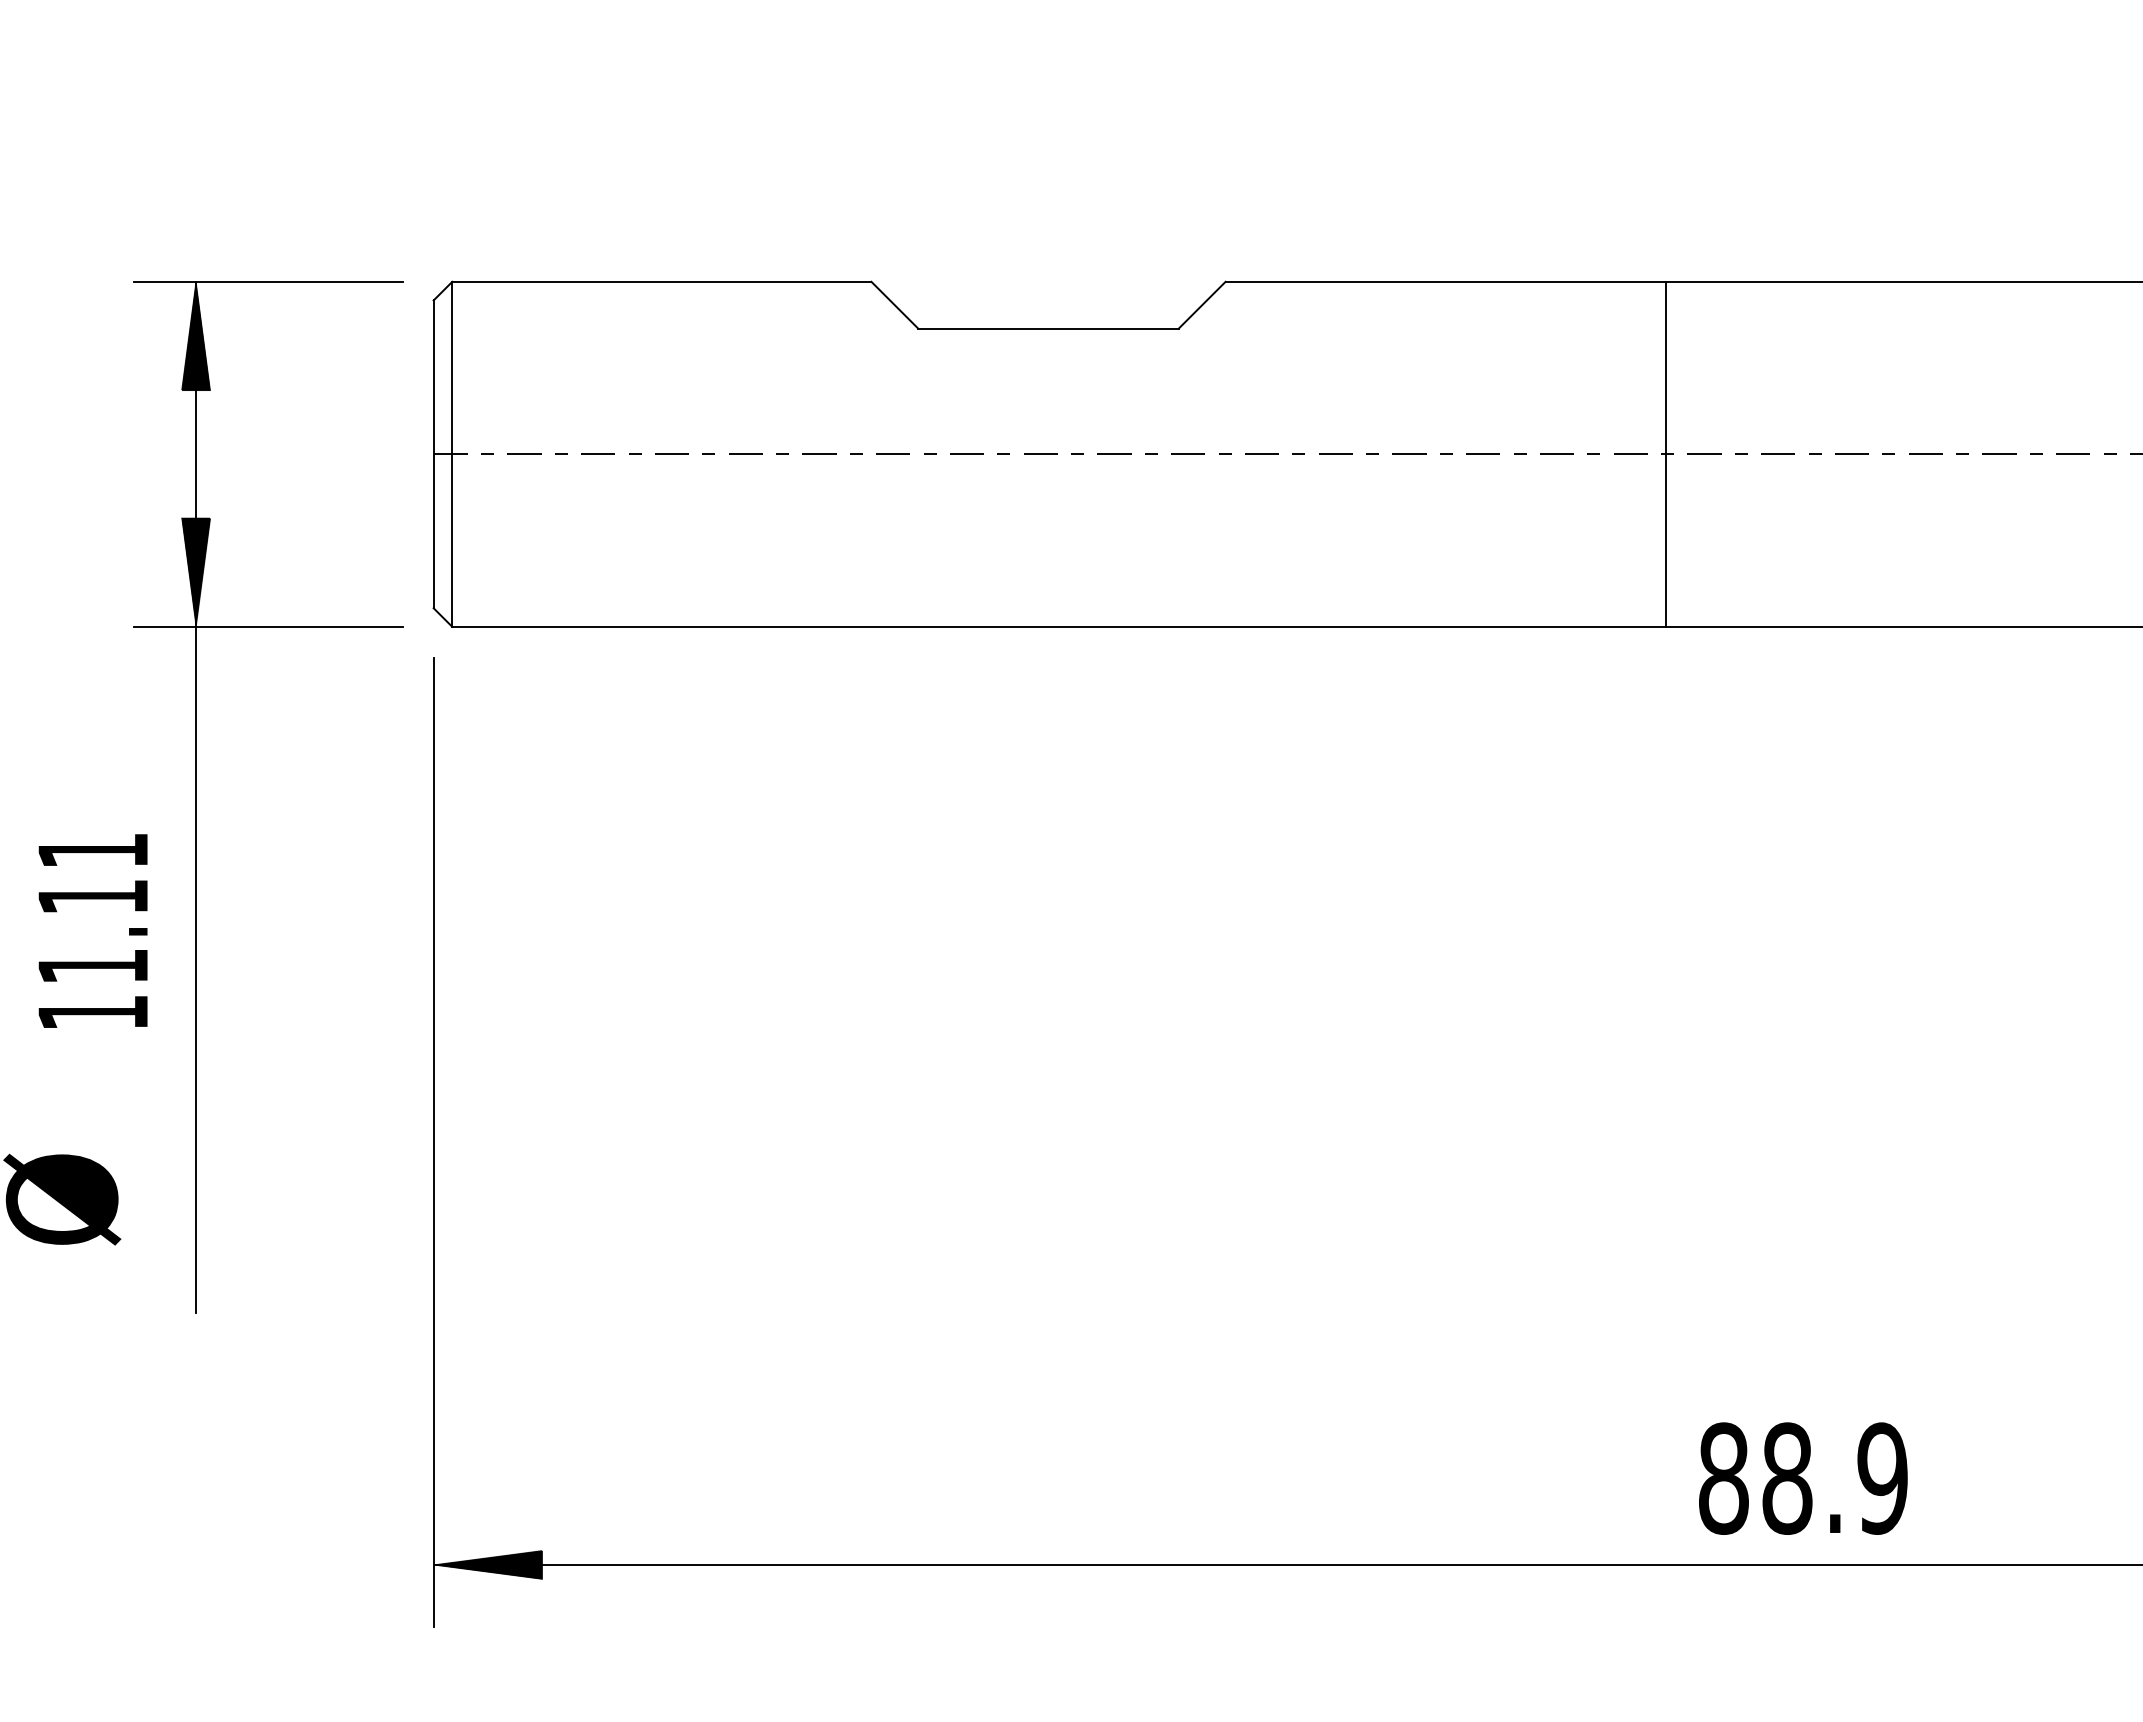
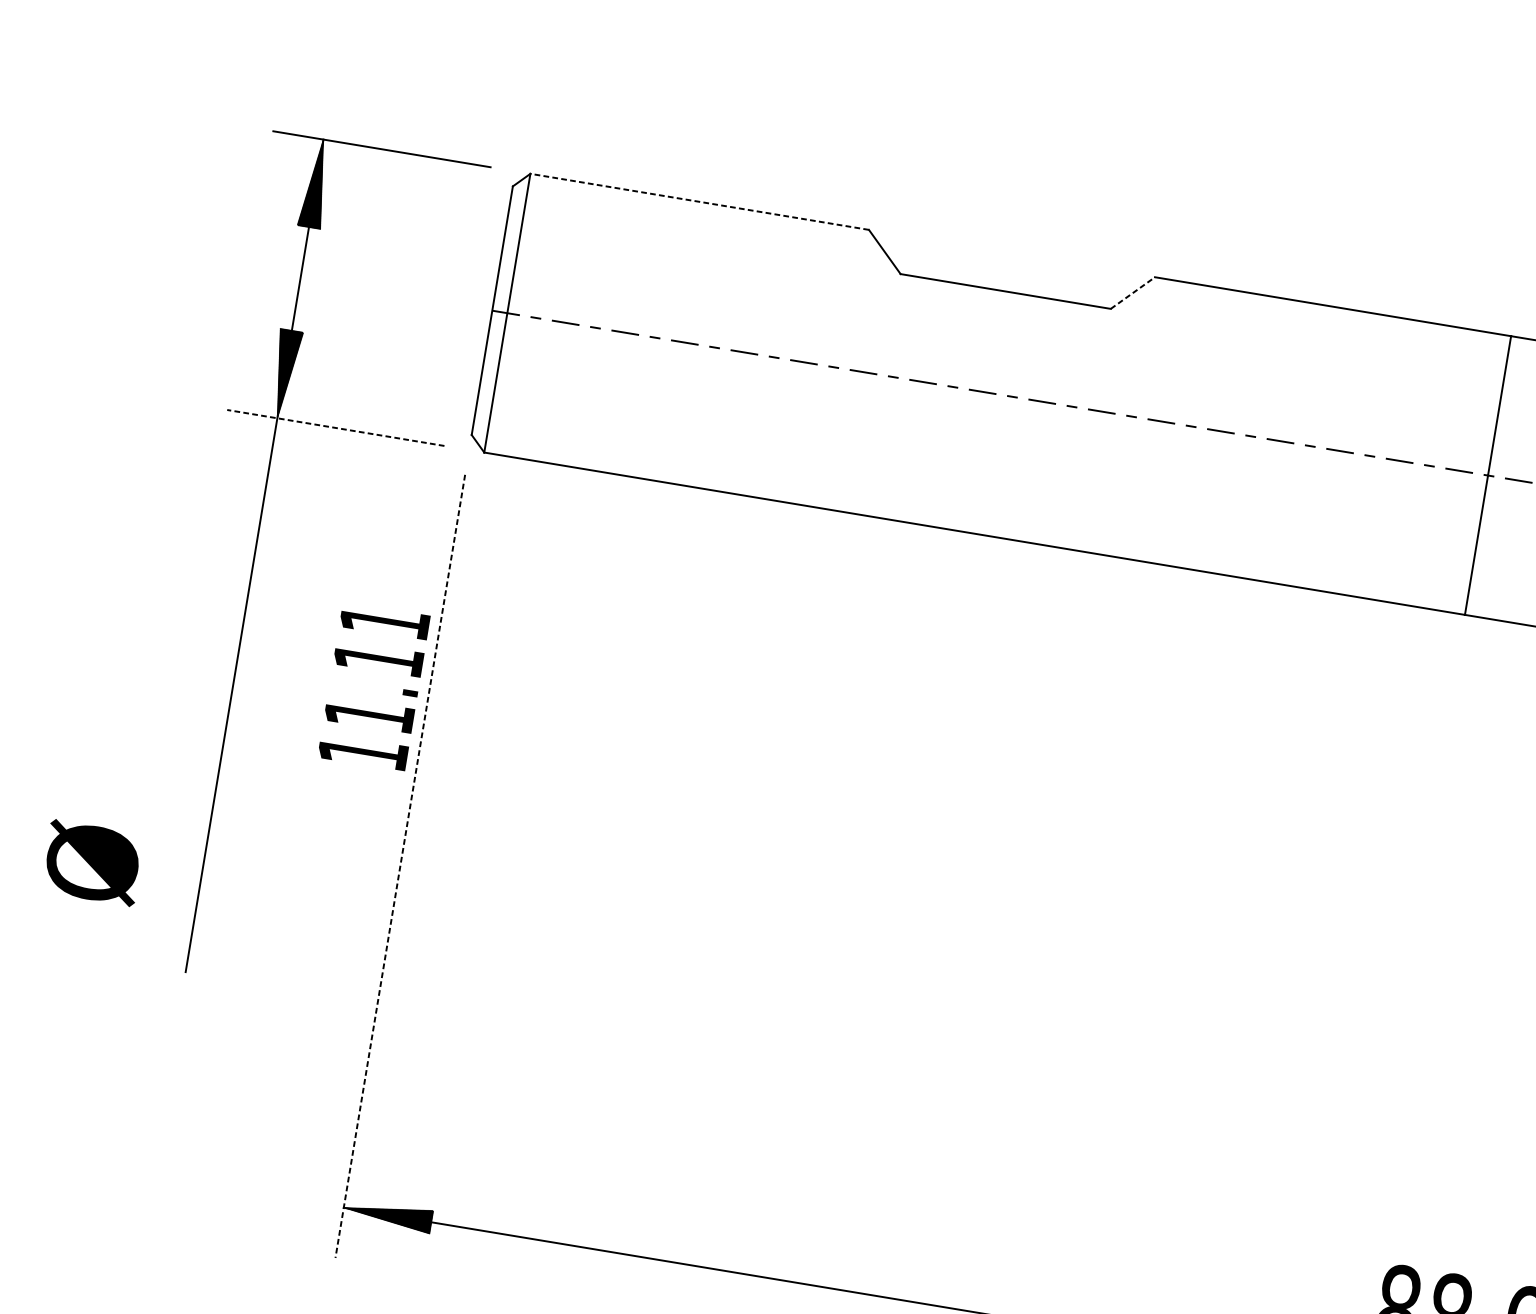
line: (661, 281) -> (699, 201), solid -> dashed
line: (1202, 304) -> (1133, 292), solid -> dashed
line: (268, 626) -> (335, 427), solid -> dashed
text: (92, 930) -> (373, 686), moved
line: (433, 1142) -> (400, 866), solid -> dashed

